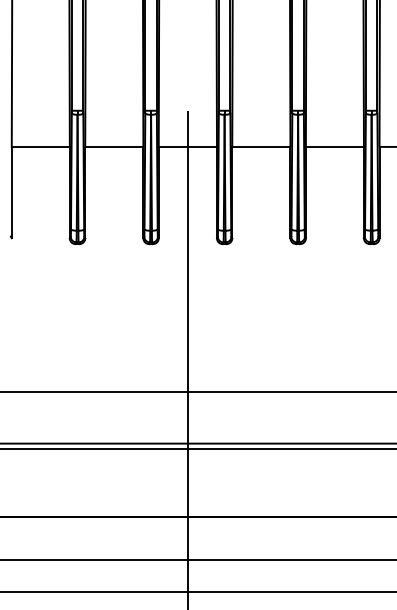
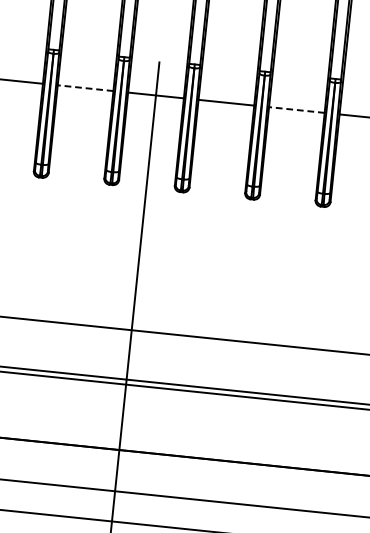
line: (113, 146) -> (84, 87), solid -> dashed
line: (334, 146) -> (296, 109), solid -> dashed

